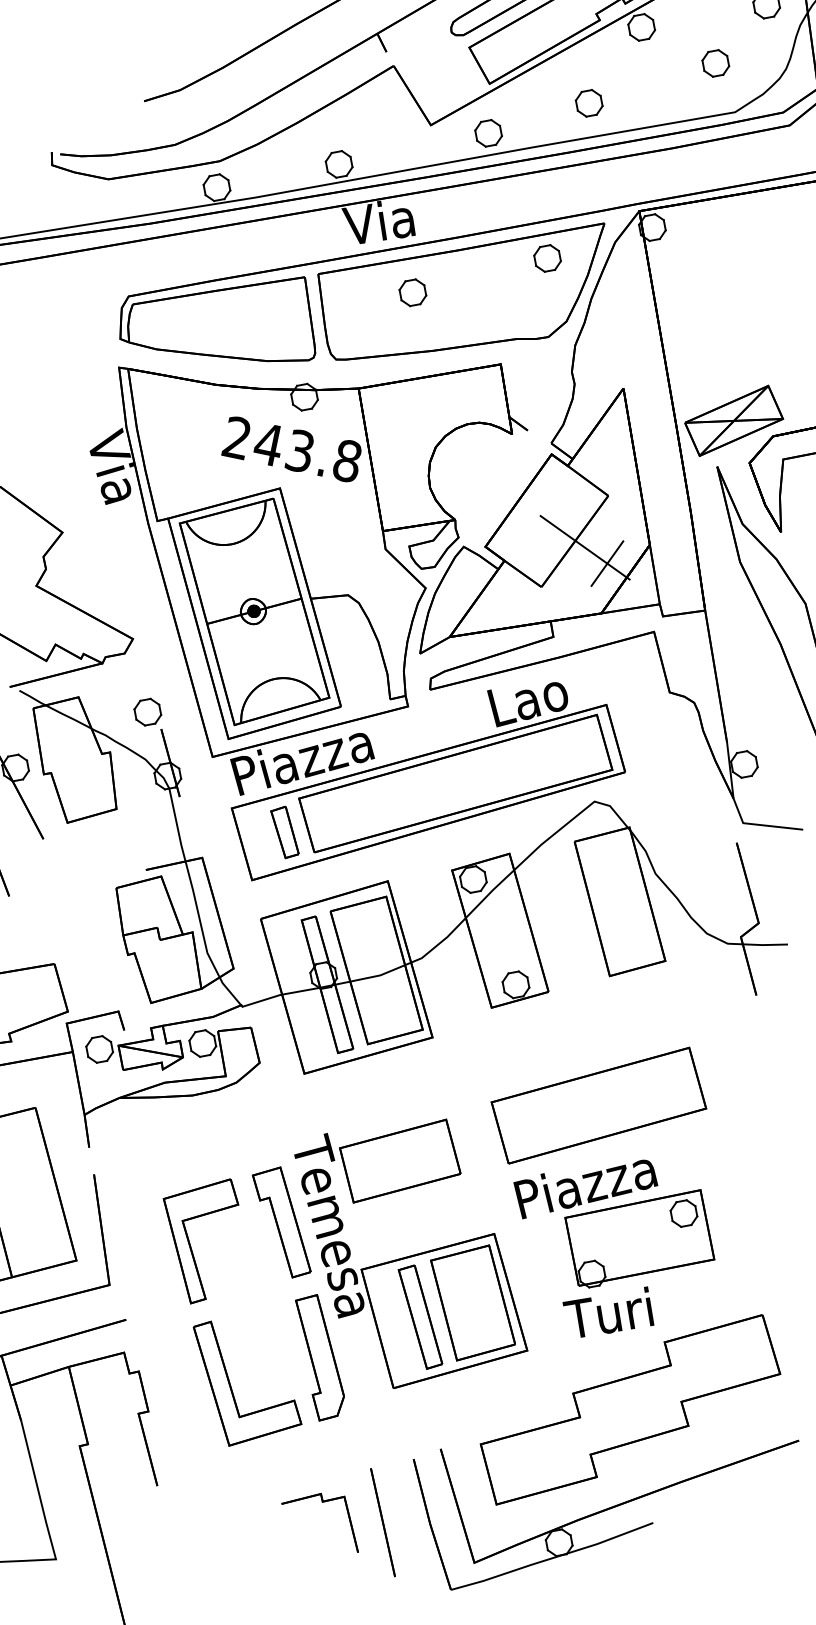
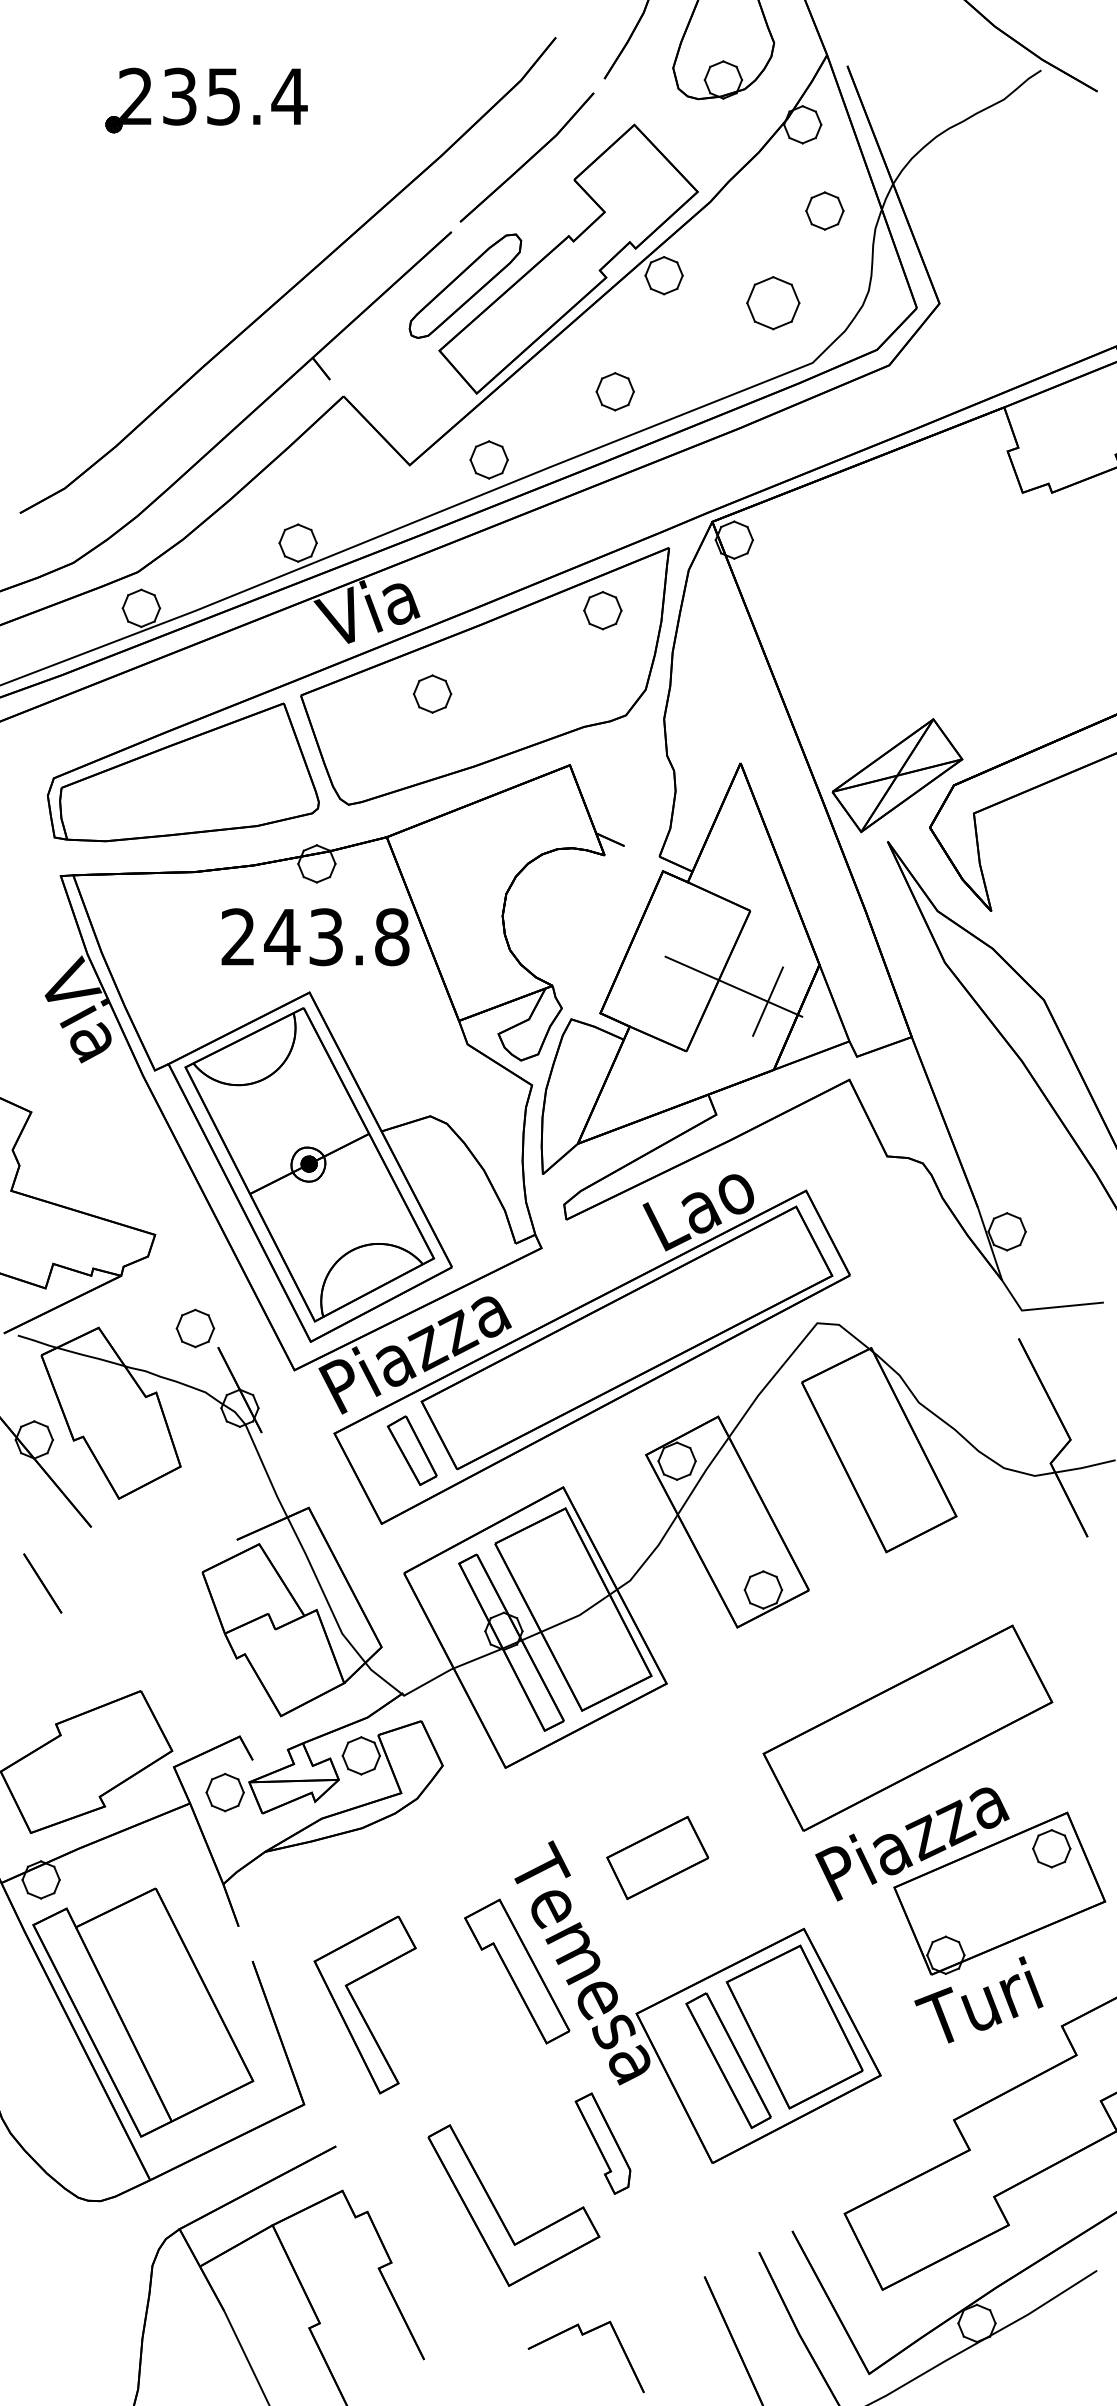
part: (715, 62) -> (772, 302), size x1.4
part: (399, 1160) -> (657, 1857), size x0.6
part: (188, 1237) -> (358, 2006), moved
part: (317, 1357) -> (602, 2143), size x0.6
part: (323, 1502) -> (583, 2335), moved

